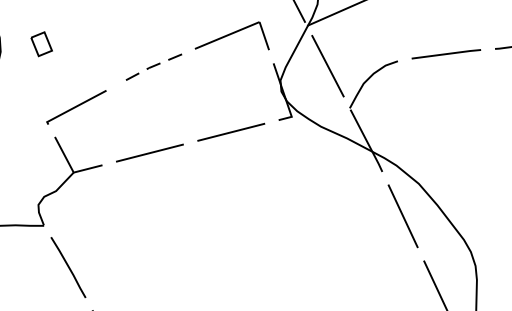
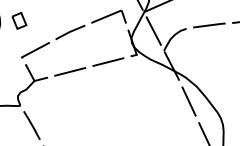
part: (41, 43) -> (19, 20), size x1.43
line: (148, 67) -> (69, 31), dashed -> solid

